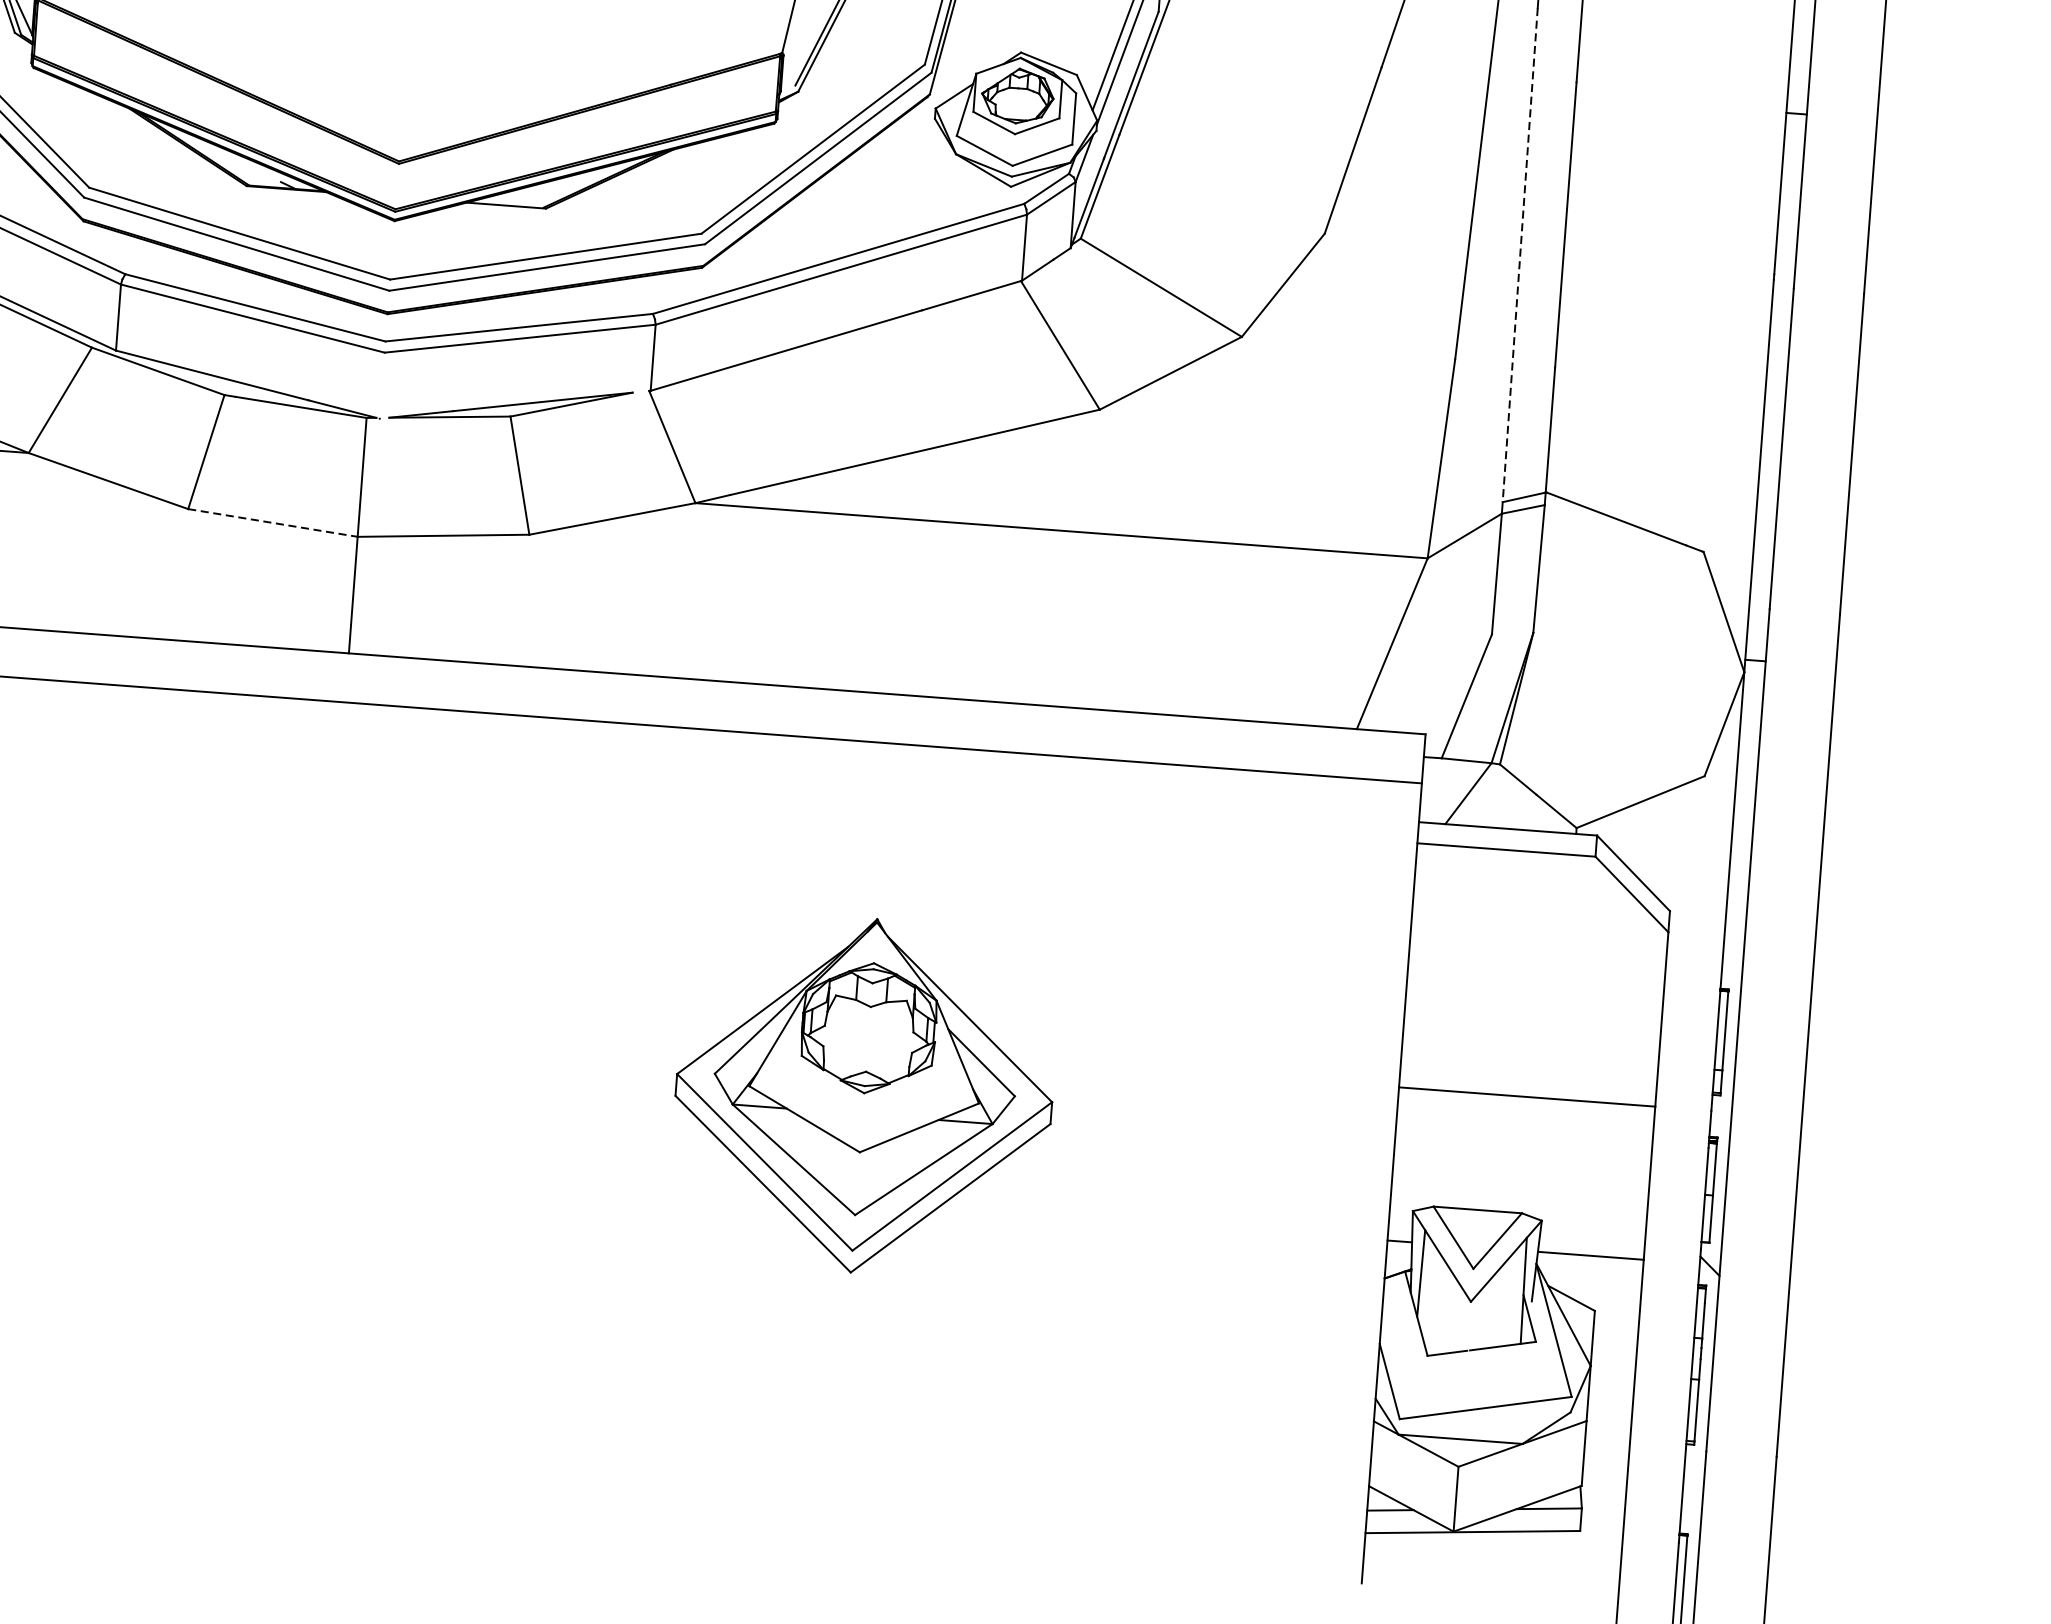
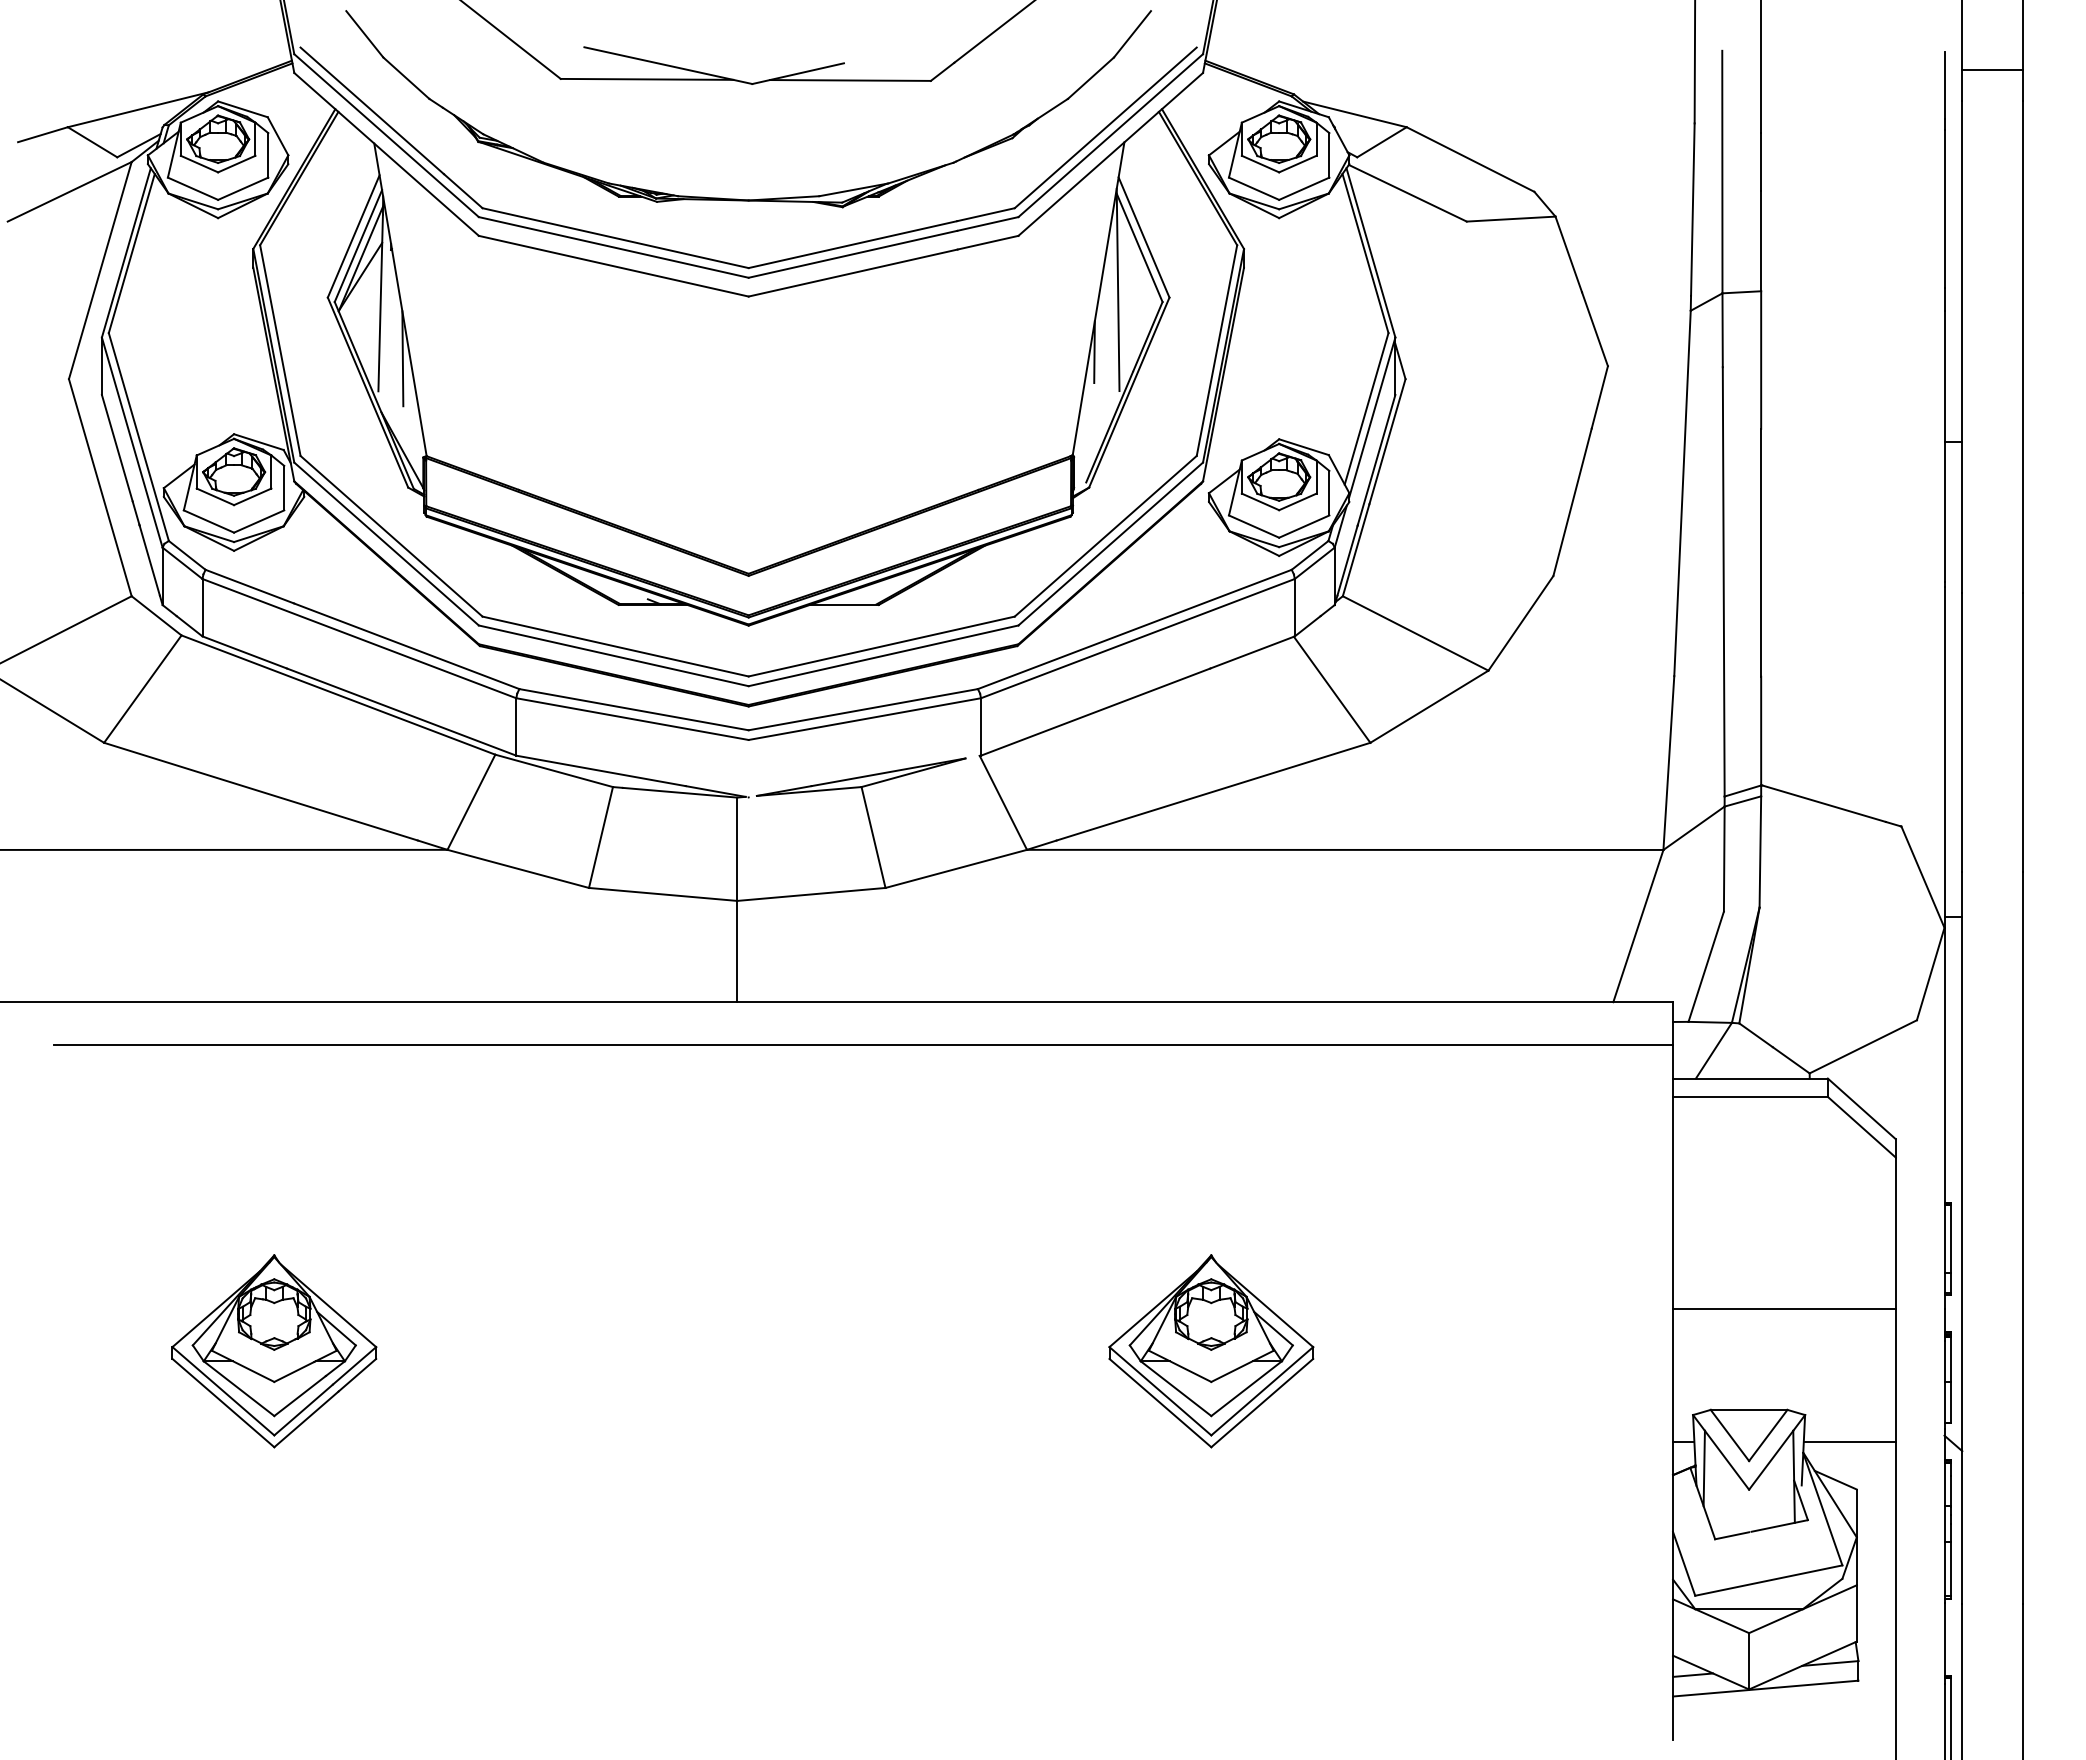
line: (1520, 254) -> (1723, 581), dashed -> solid
line: (273, 523) -> (663, 894), dashed -> solid
part: (864, 1096) -> (1211, 1351), size x0.62

